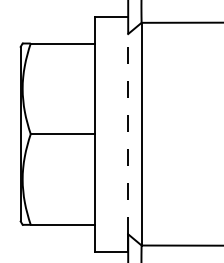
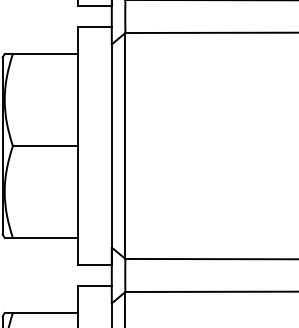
line: (127, 133) -> (111, 145), dashed -> solid

